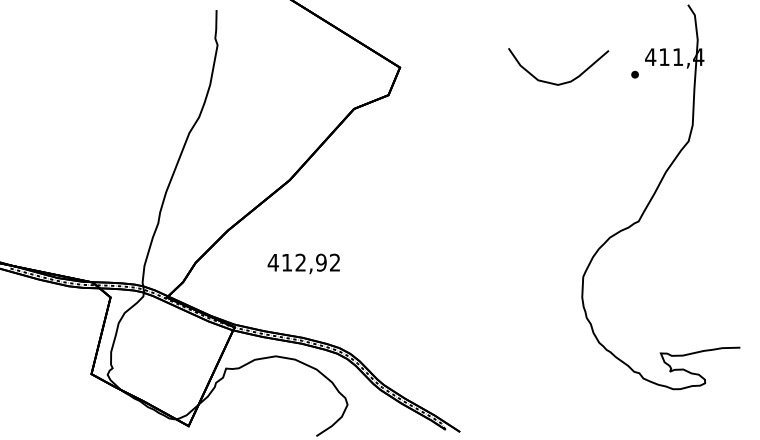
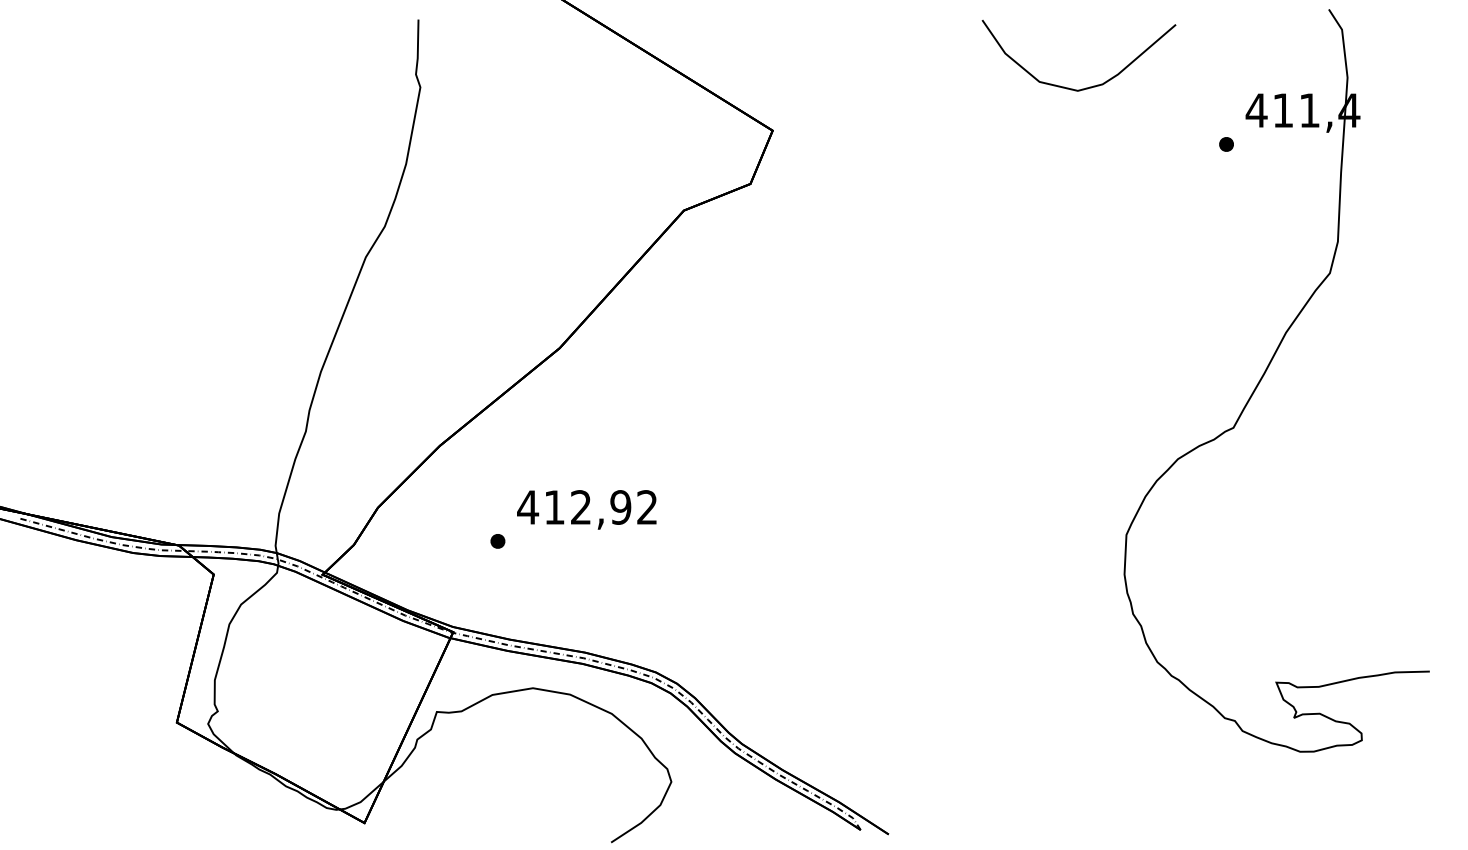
curve: (562, 82) -> (1086, 86), moved
part: (257, 280) -> (497, 541), added

